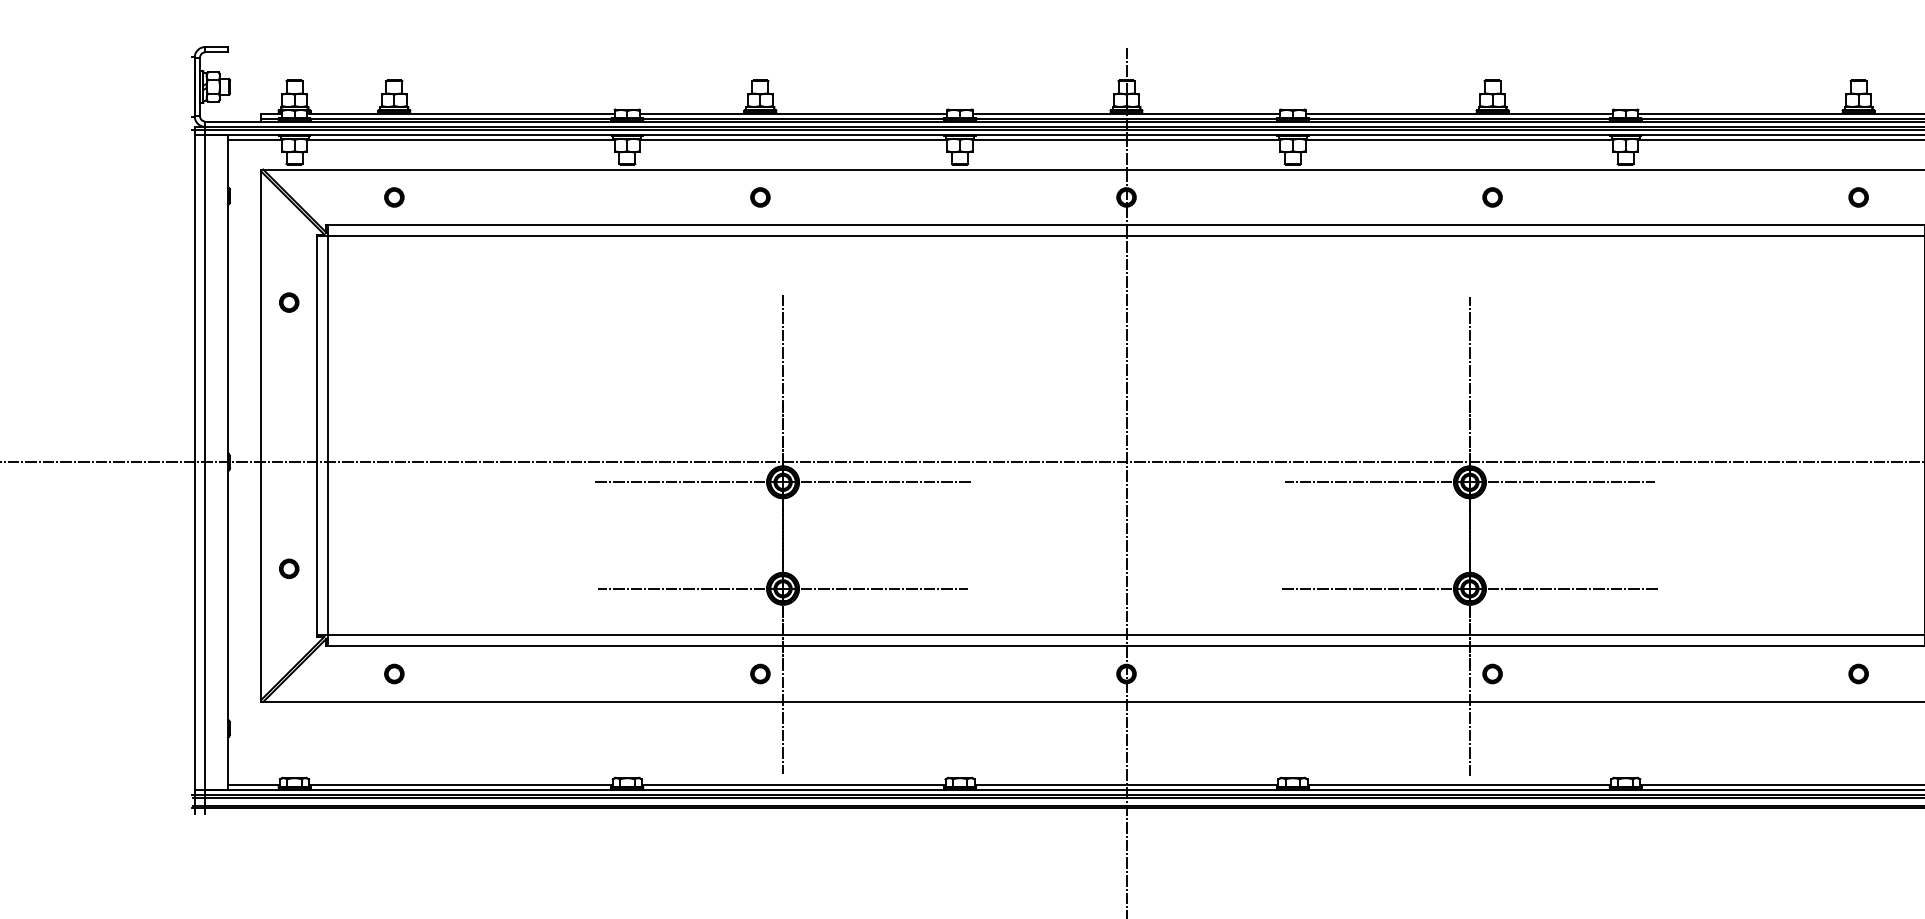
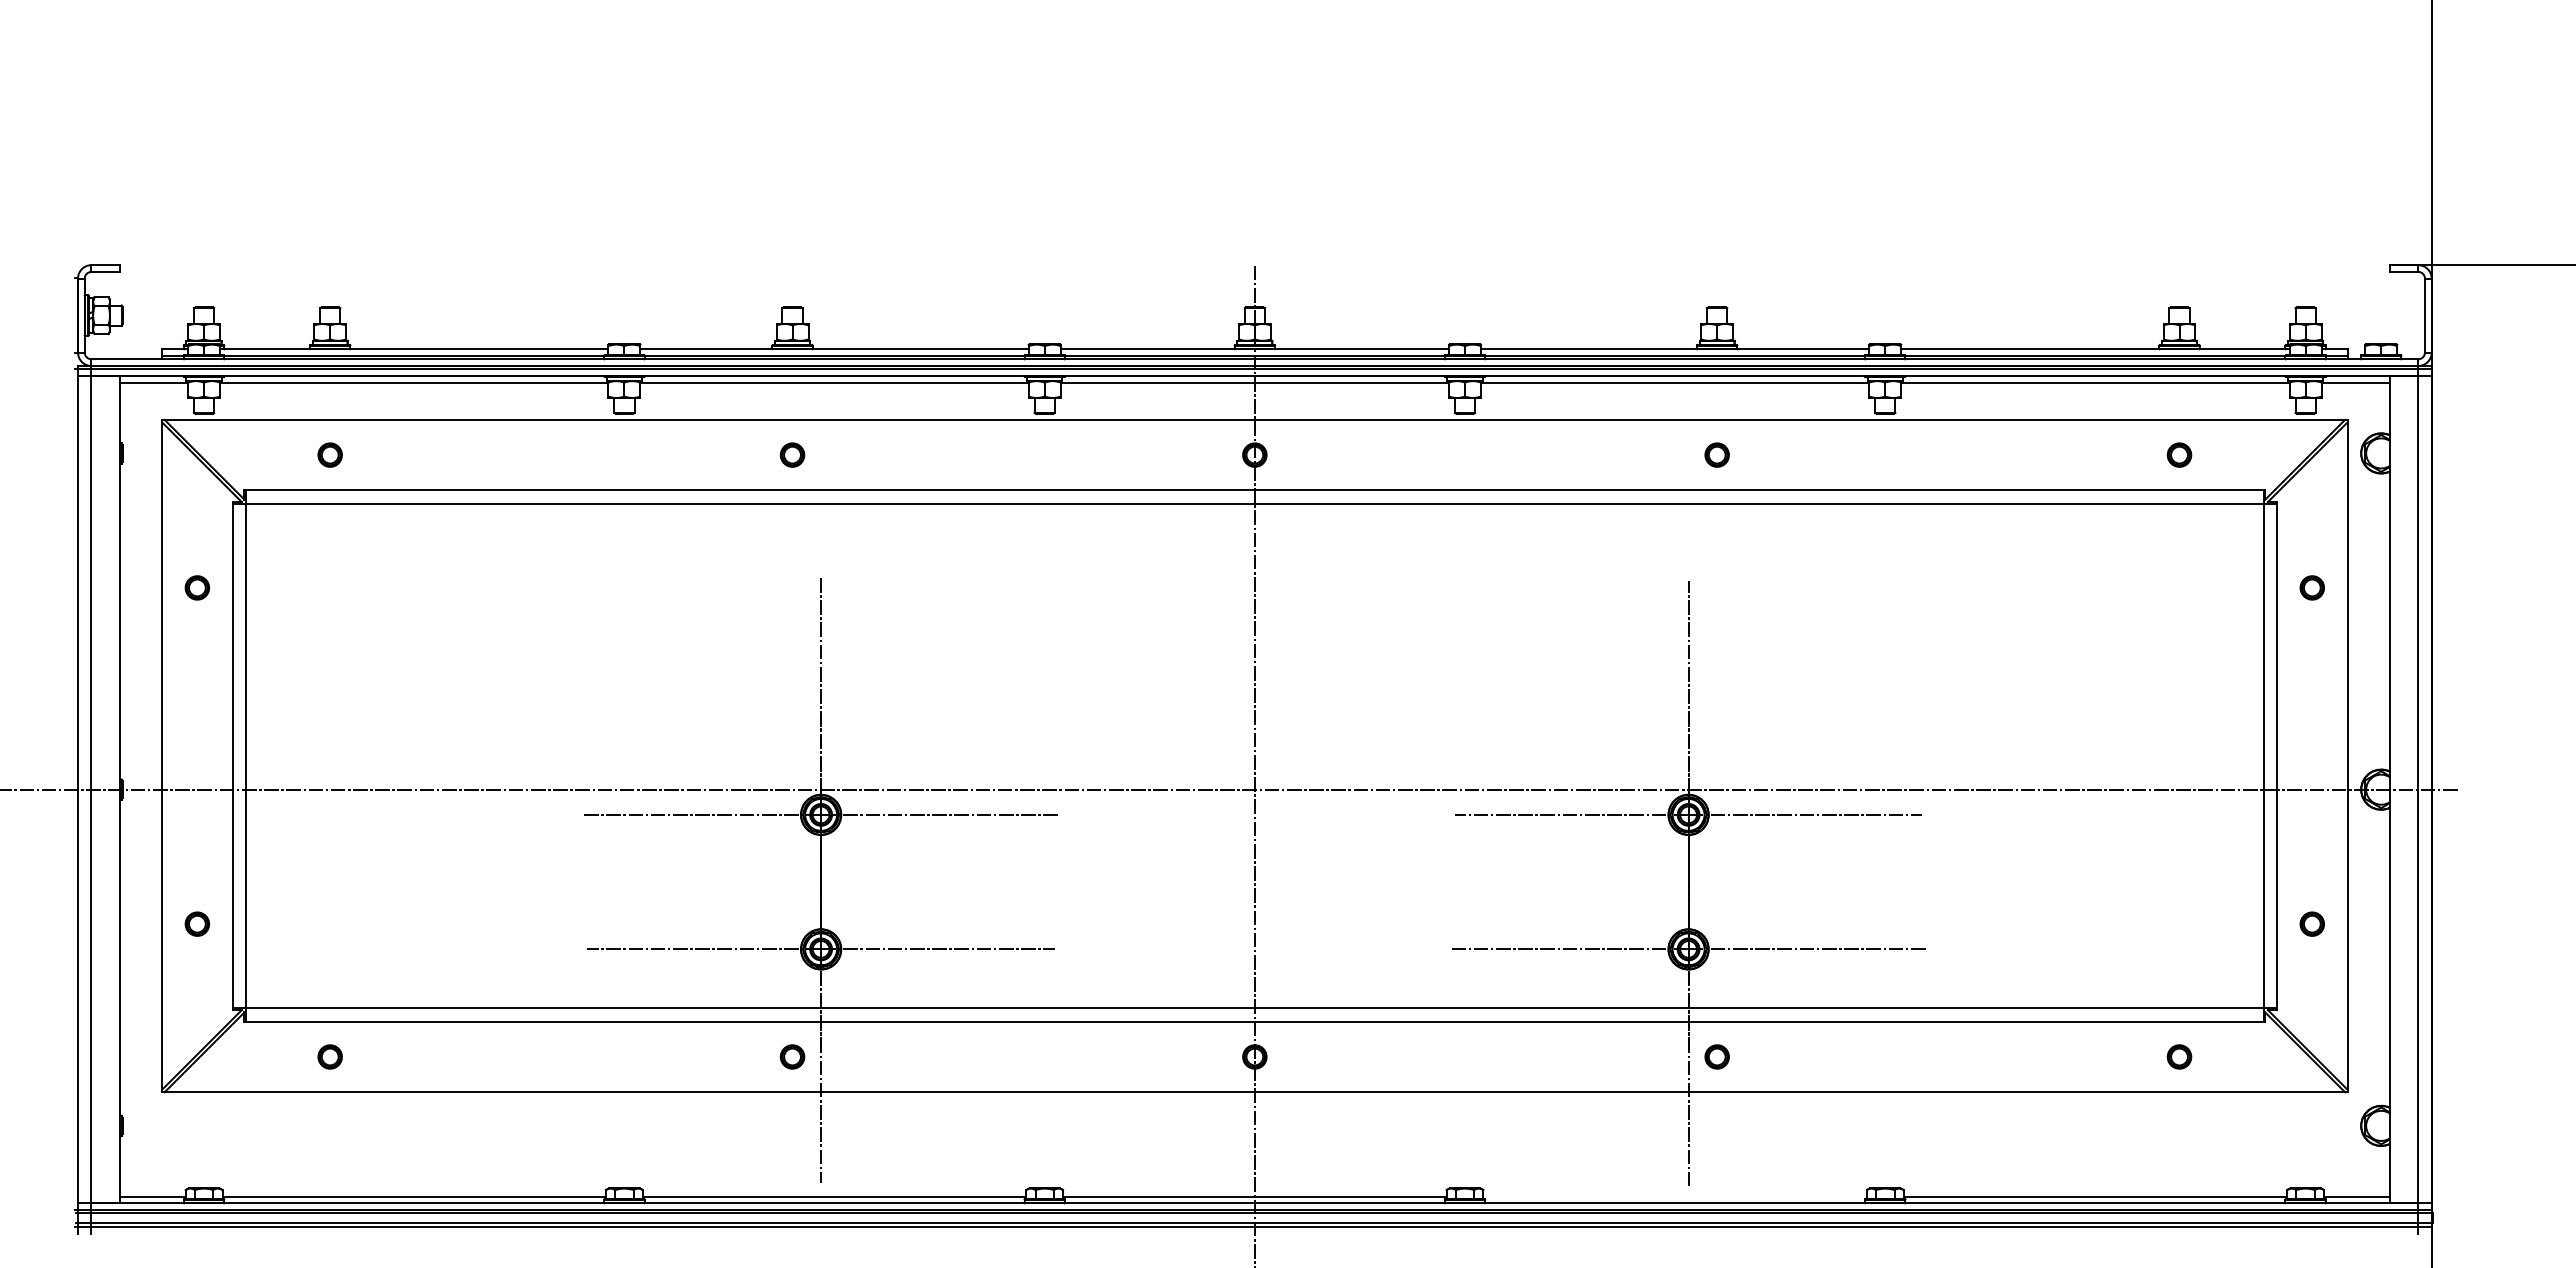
line: (1458, 784) -> (1674, 1196), removed

